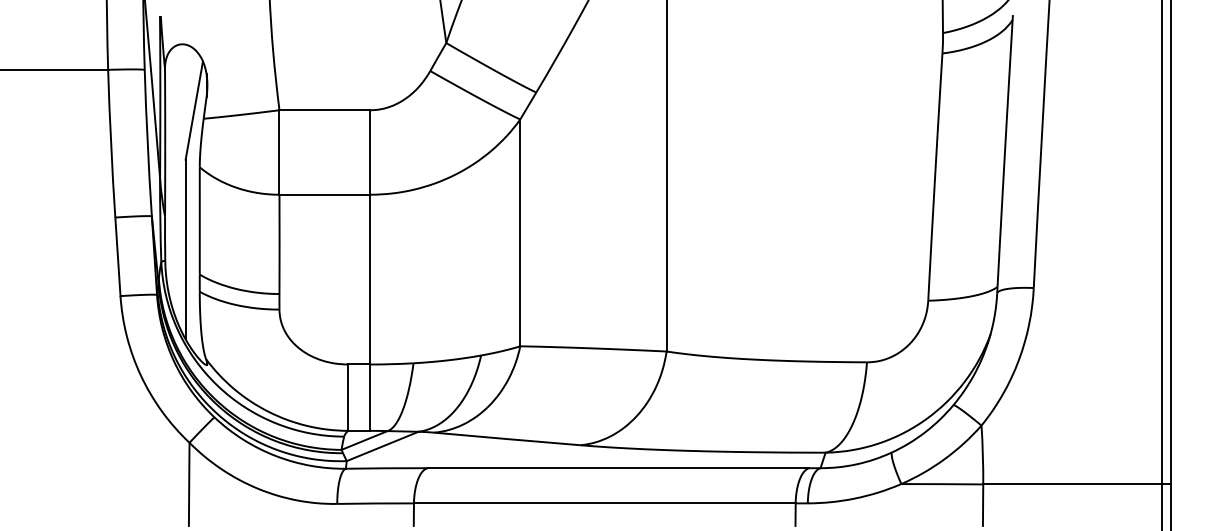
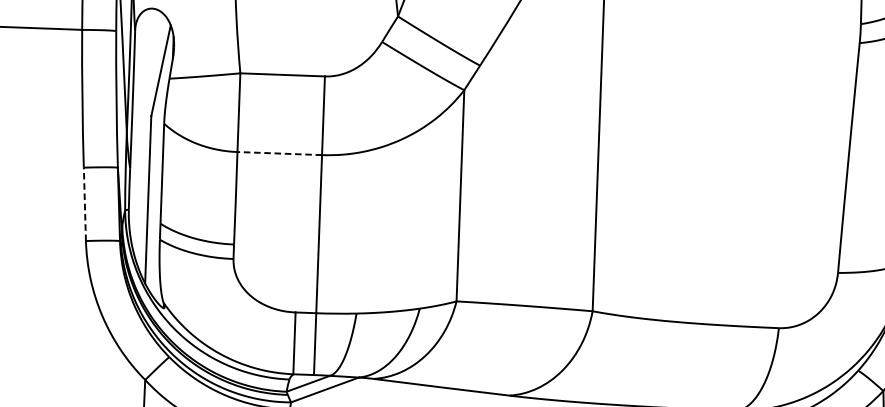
line: (324, 194) -> (279, 153), solid -> dashed
line: (117, 256) -> (84, 204), solid -> dashed

